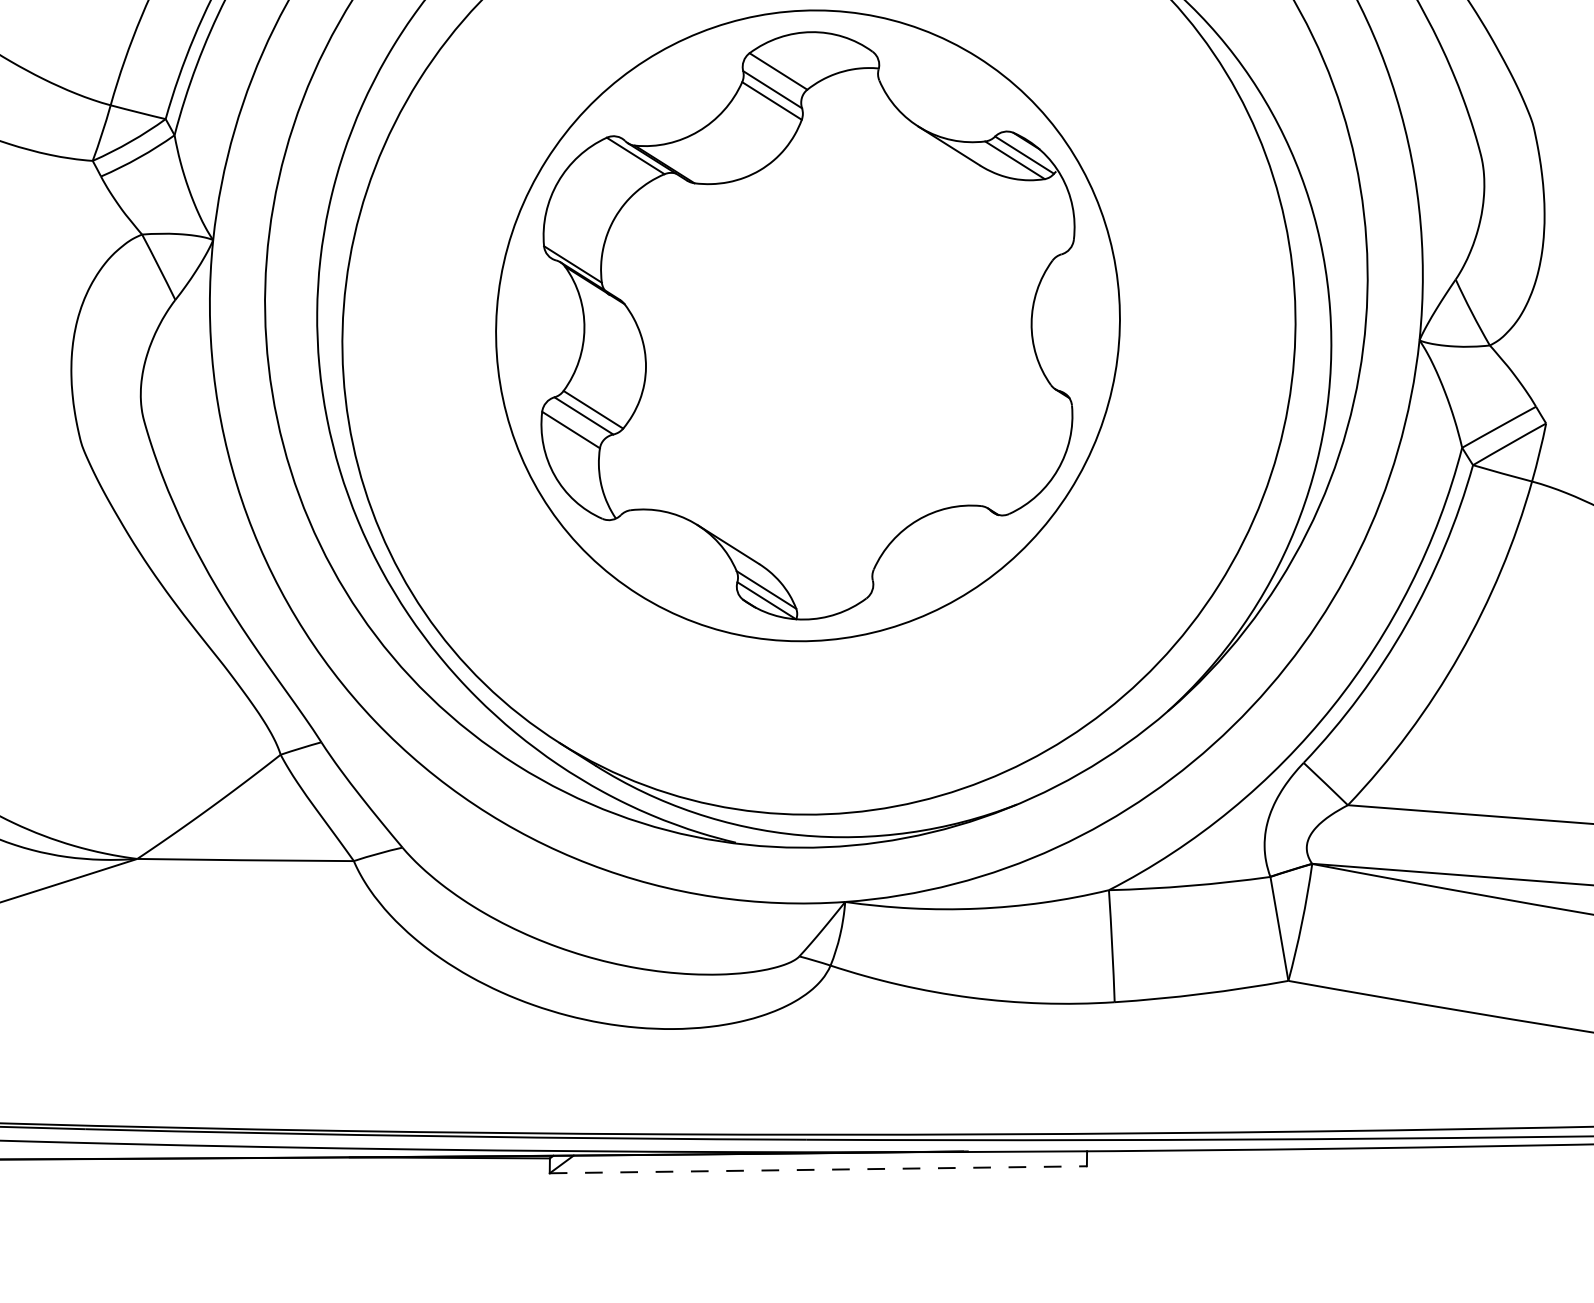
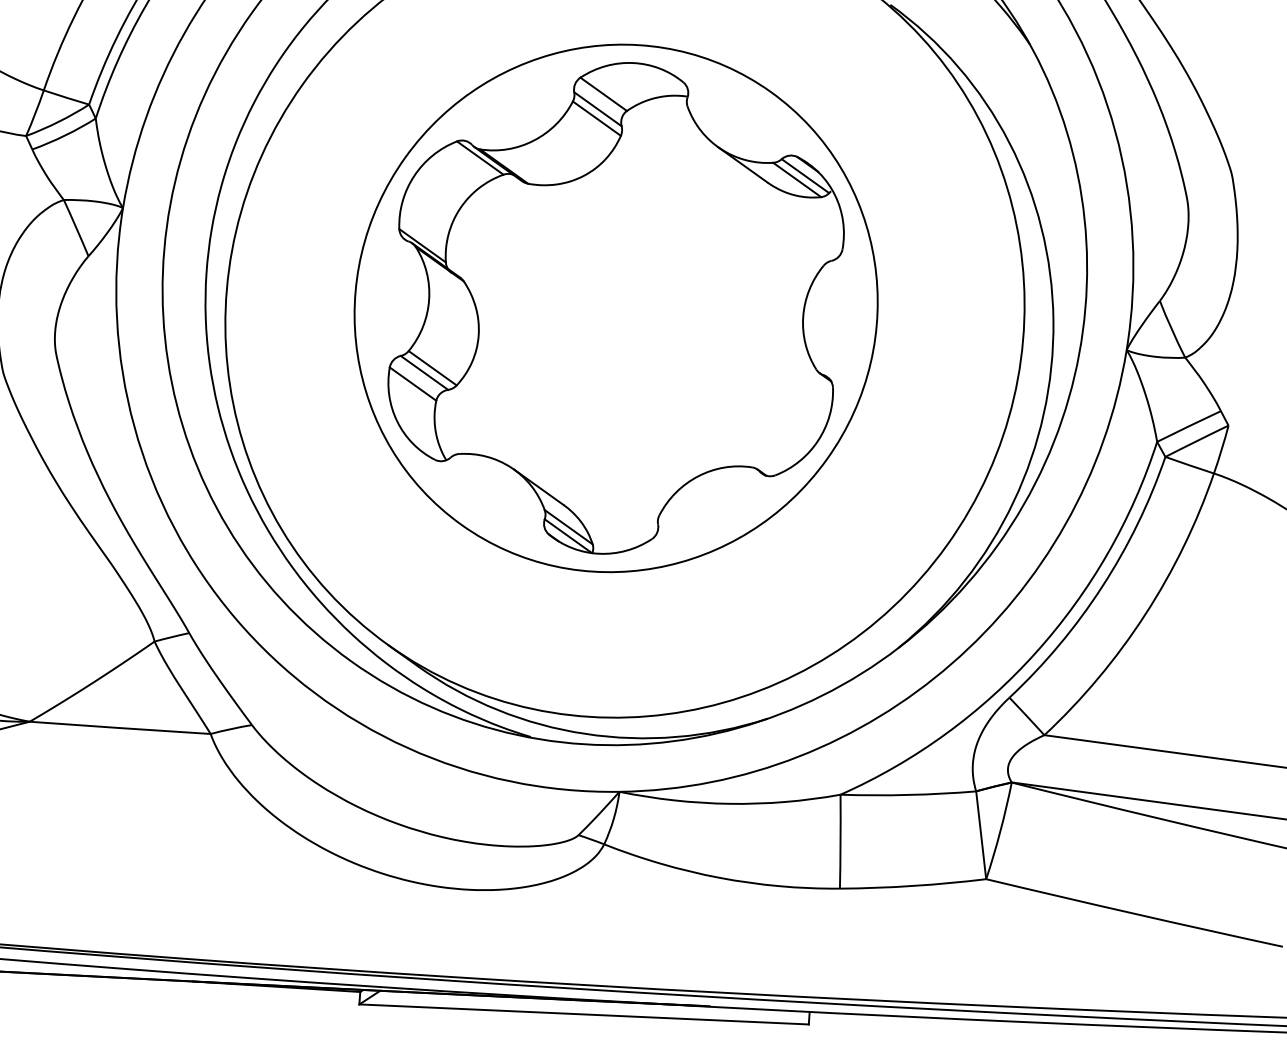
line: (818, 1169) -> (584, 1014), dashed -> solid

